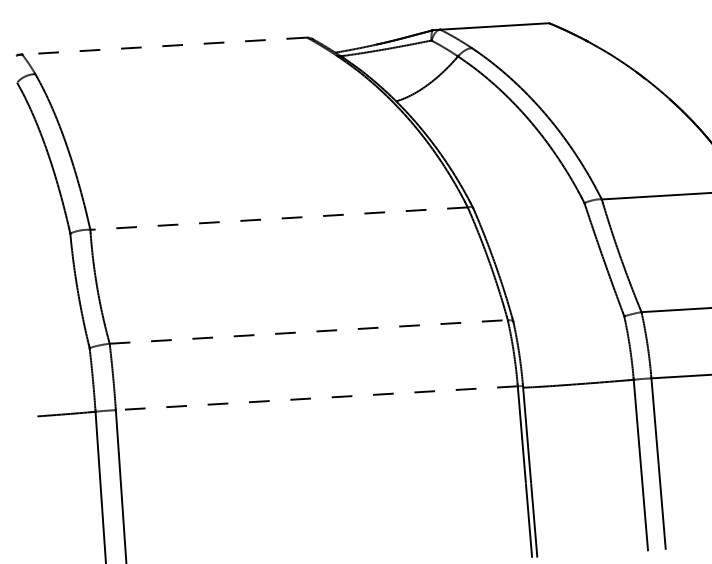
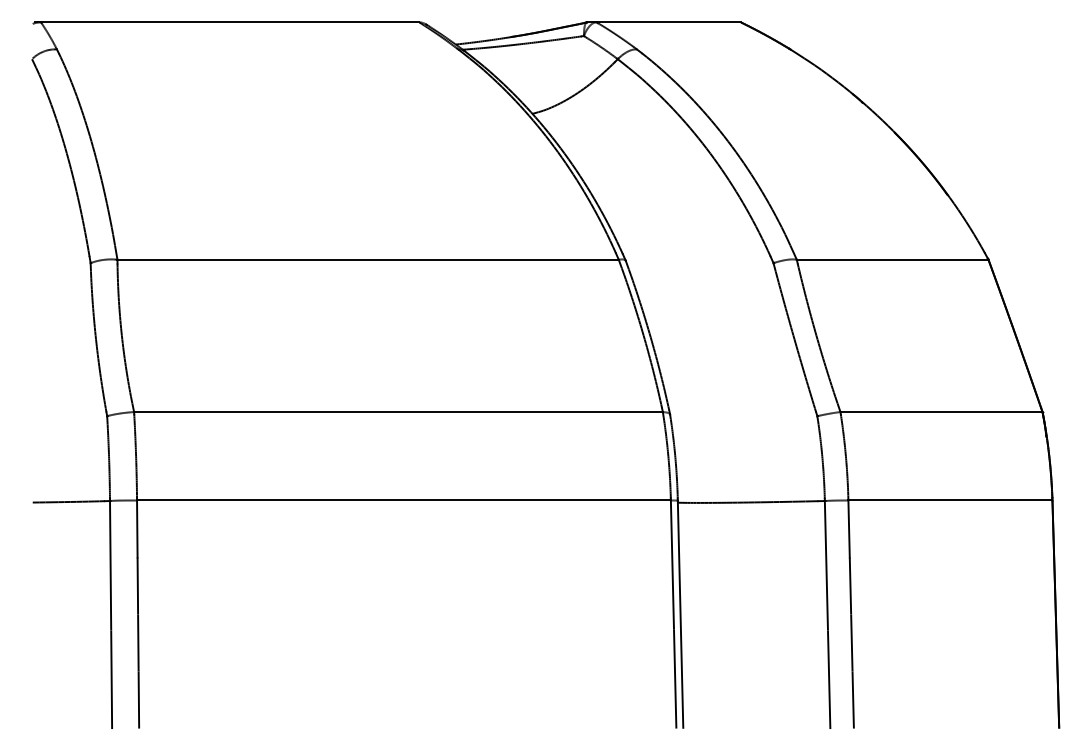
line: (164, 46) -> (229, 22), dashed -> solid
line: (279, 218) -> (368, 259), dashed -> solid
line: (309, 332) -> (399, 412), dashed -> solid
line: (316, 398) -> (403, 500), dashed -> solid

